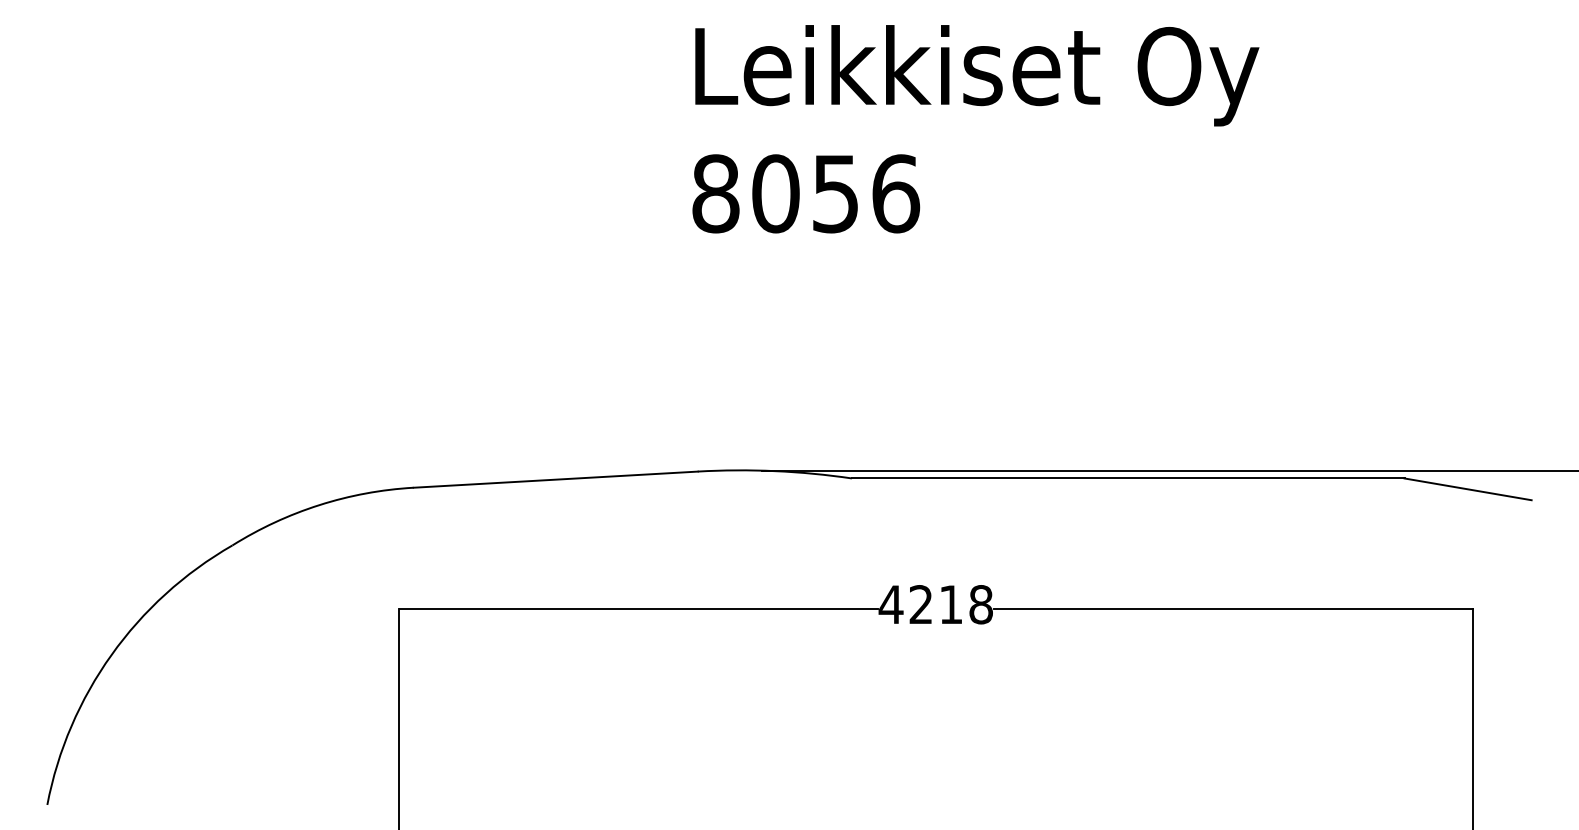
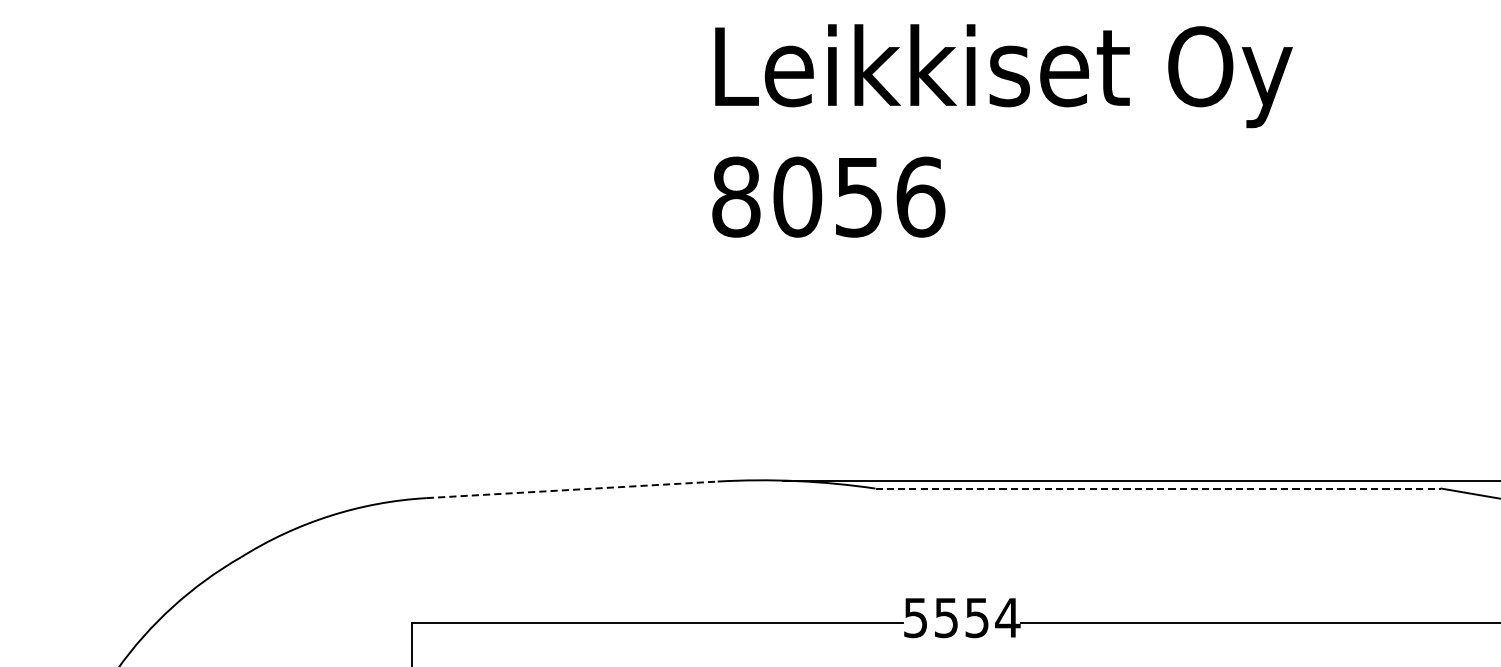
line: (1128, 478) -> (1158, 488), solid -> dashed
line: (556, 479) -> (573, 489), solid -> dashed
text: (935, 604) -> (961, 617), 4218 -> 5554

